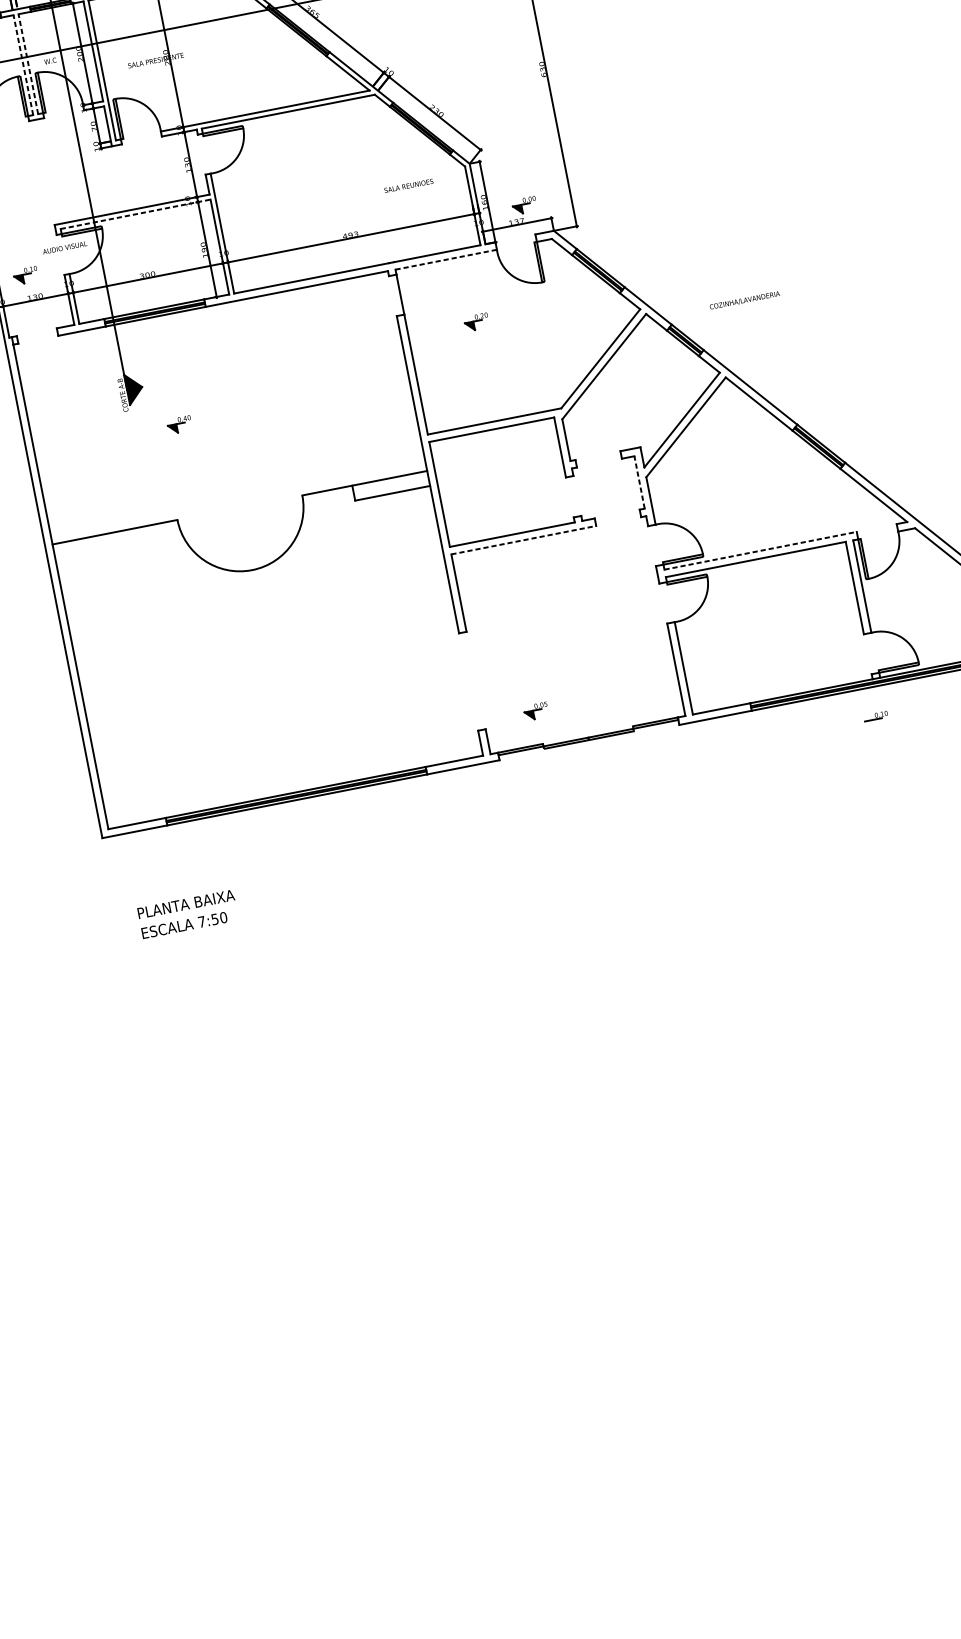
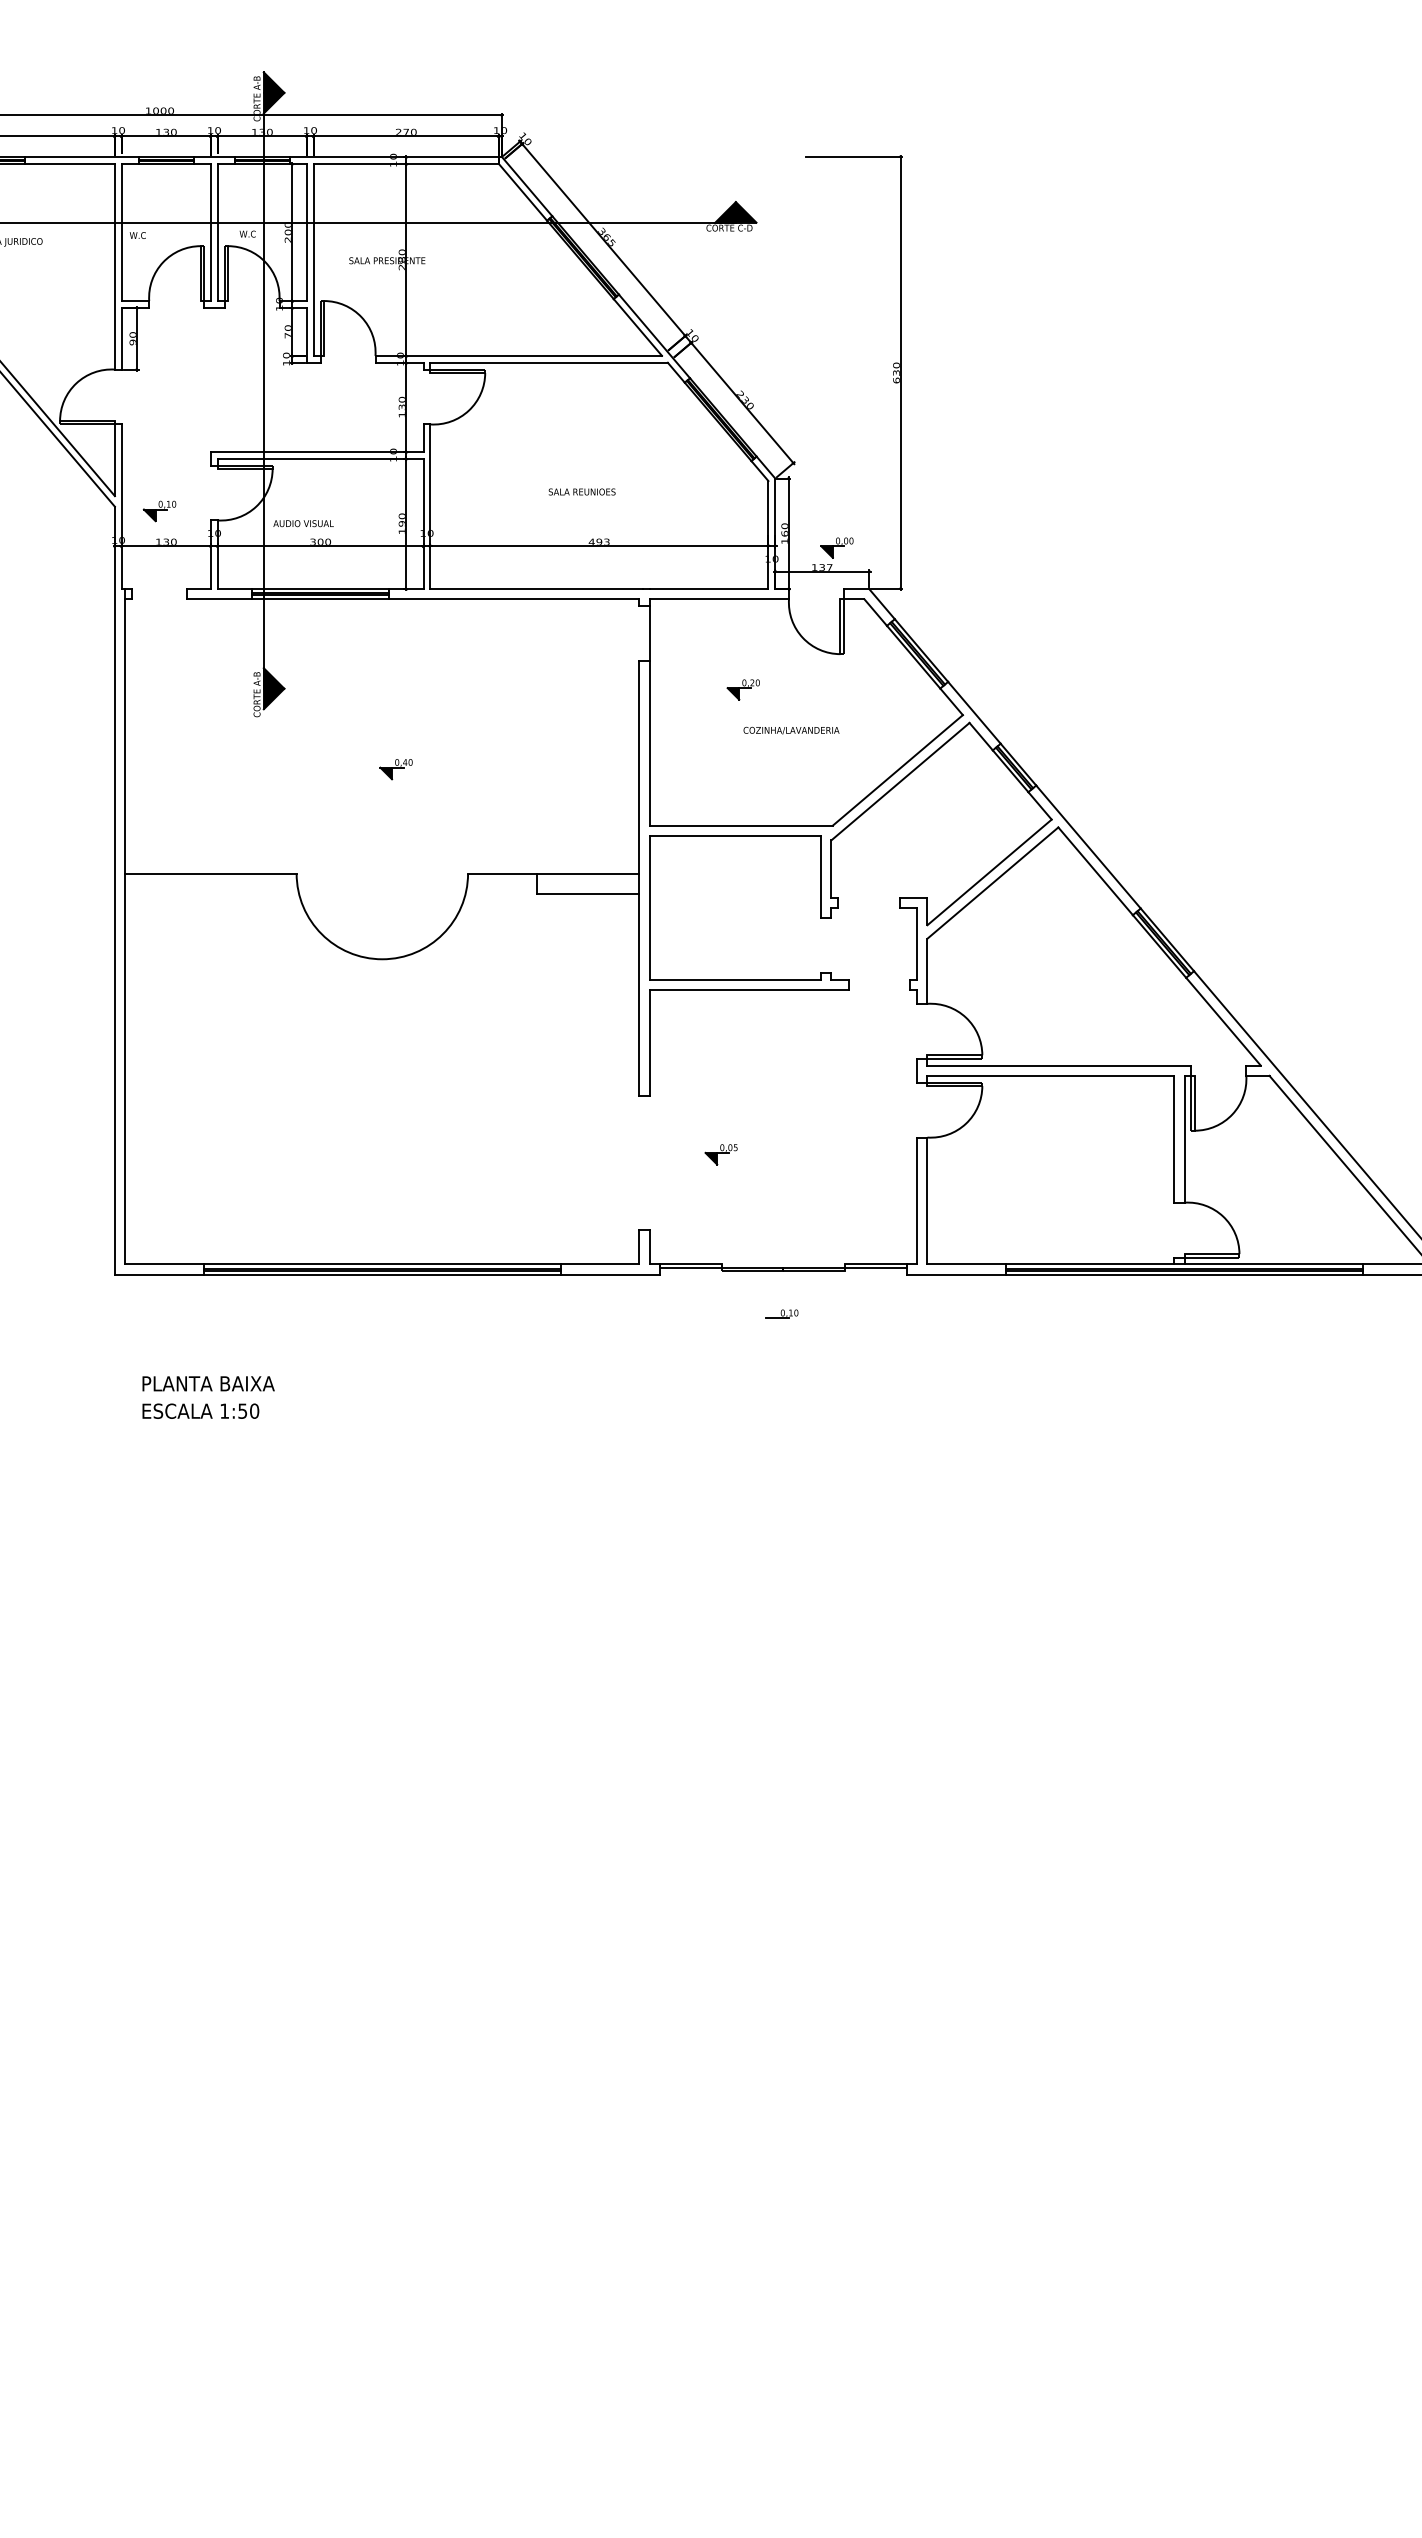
line: (28, 64) -> (217, 232), dashed -> solid
line: (23, 65) -> (210, 232), dashed -> solid
text: (408, 185) -> (581, 491), moved
line: (135, 214) -> (320, 458), dashed -> solid
text: (64, 247) -> (303, 523), moved
line: (446, 259) -> (719, 599), dashed -> solid
text: (744, 300) -> (791, 730), moved
part: (179, 425) -> (395, 769), moved
line: (639, 482) -> (917, 943), dashed -> solid
line: (524, 540) -> (749, 990), dashed -> solid
line: (760, 550) -> (1059, 1065), dashed -> solid
part: (535, 711) -> (720, 1154), moved
part: (875, 715) -> (781, 1313), moved
text: (201, 921) -> (224, 1410), 7:50 -> 1:50

